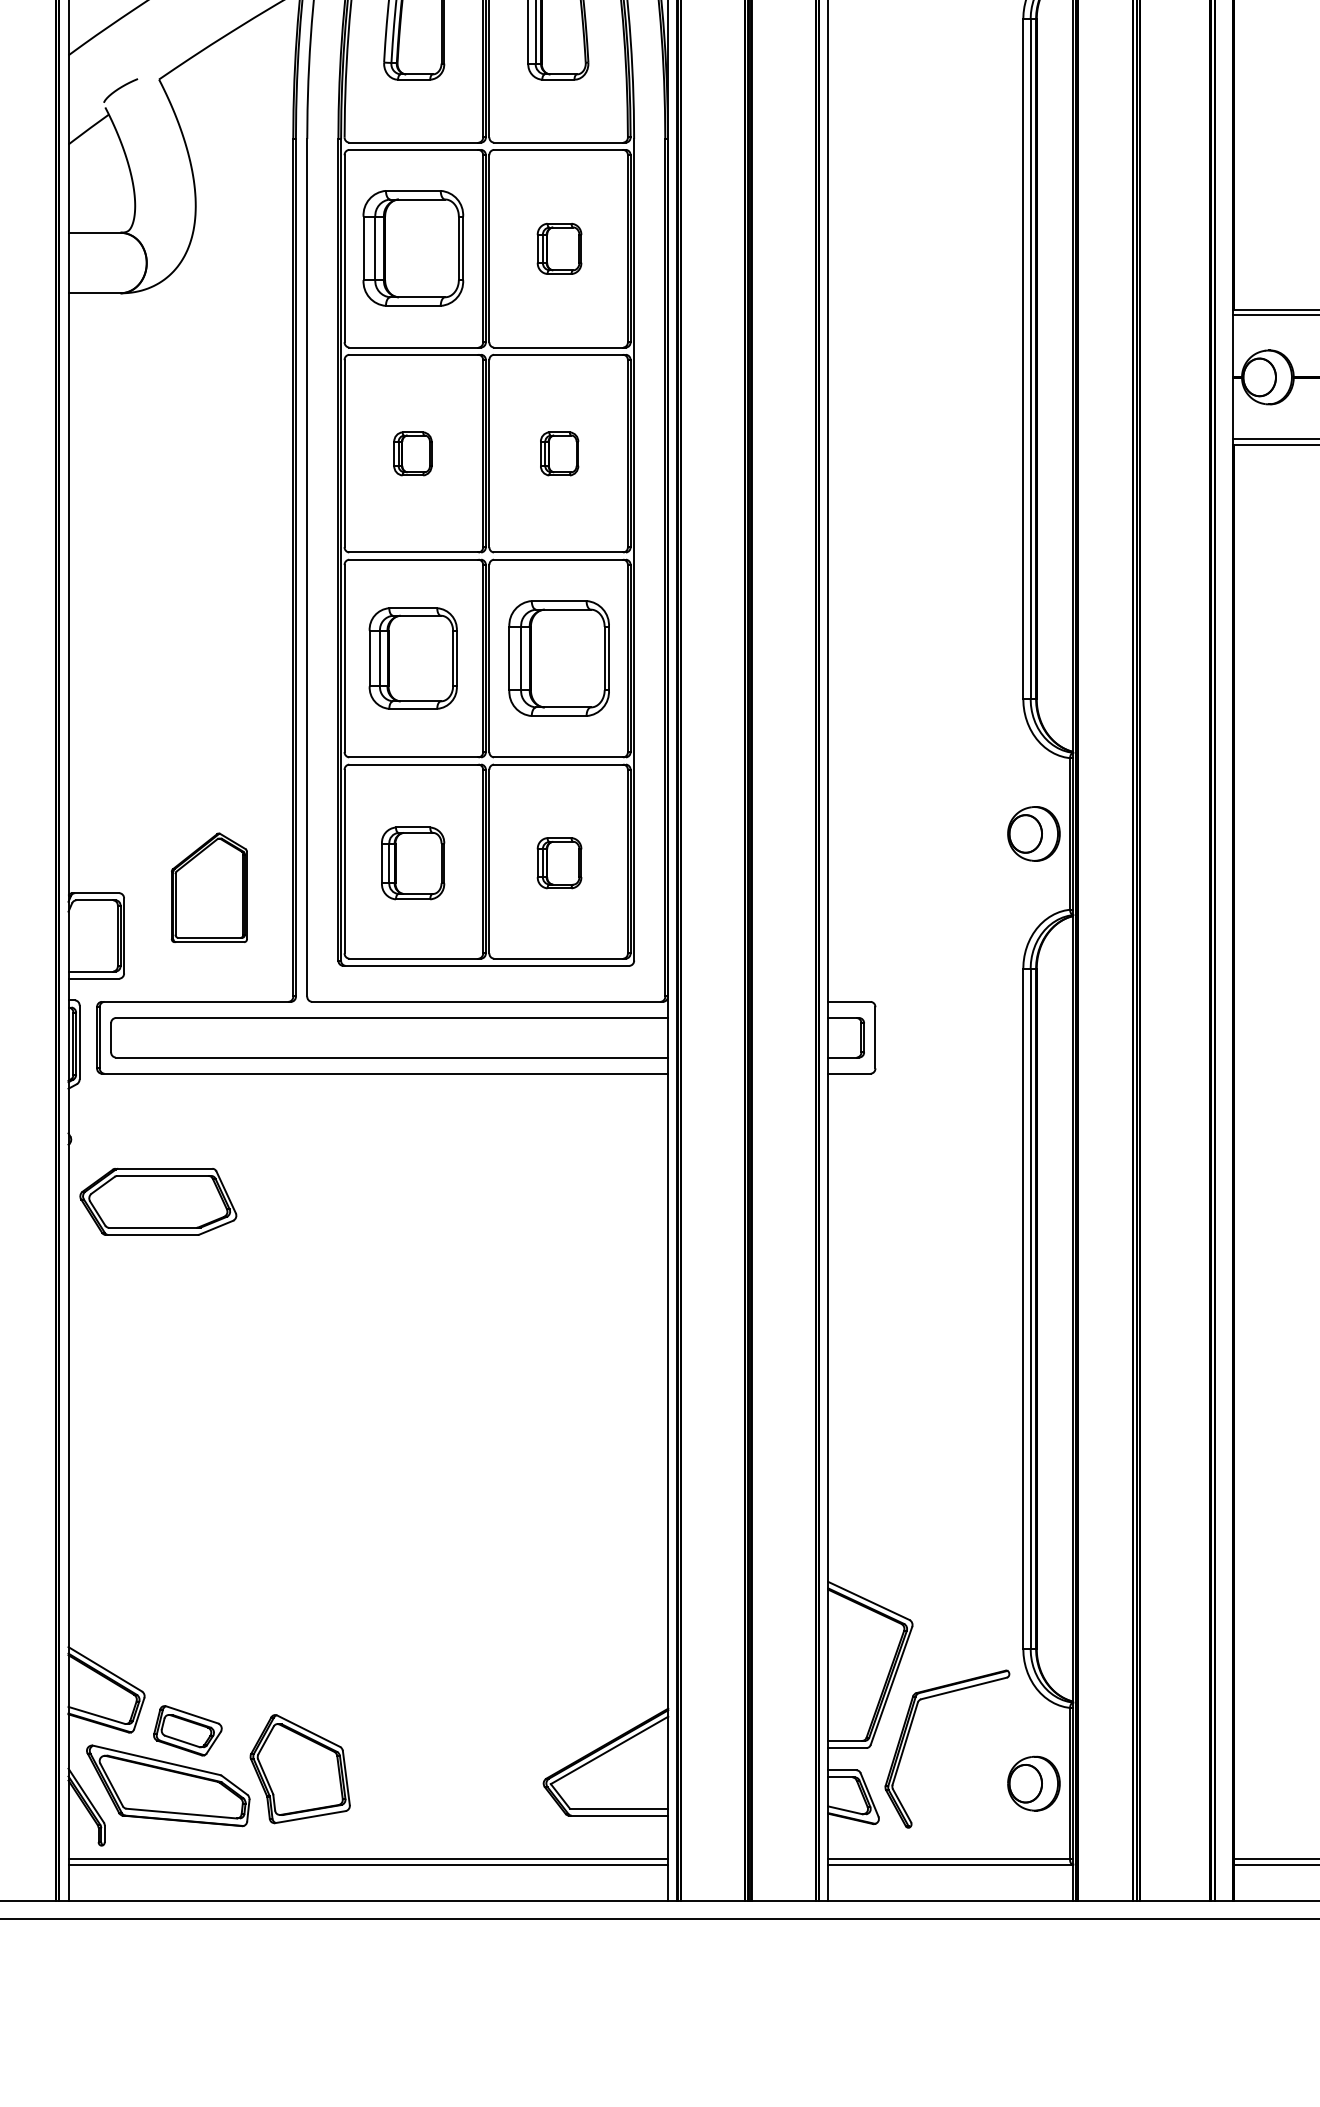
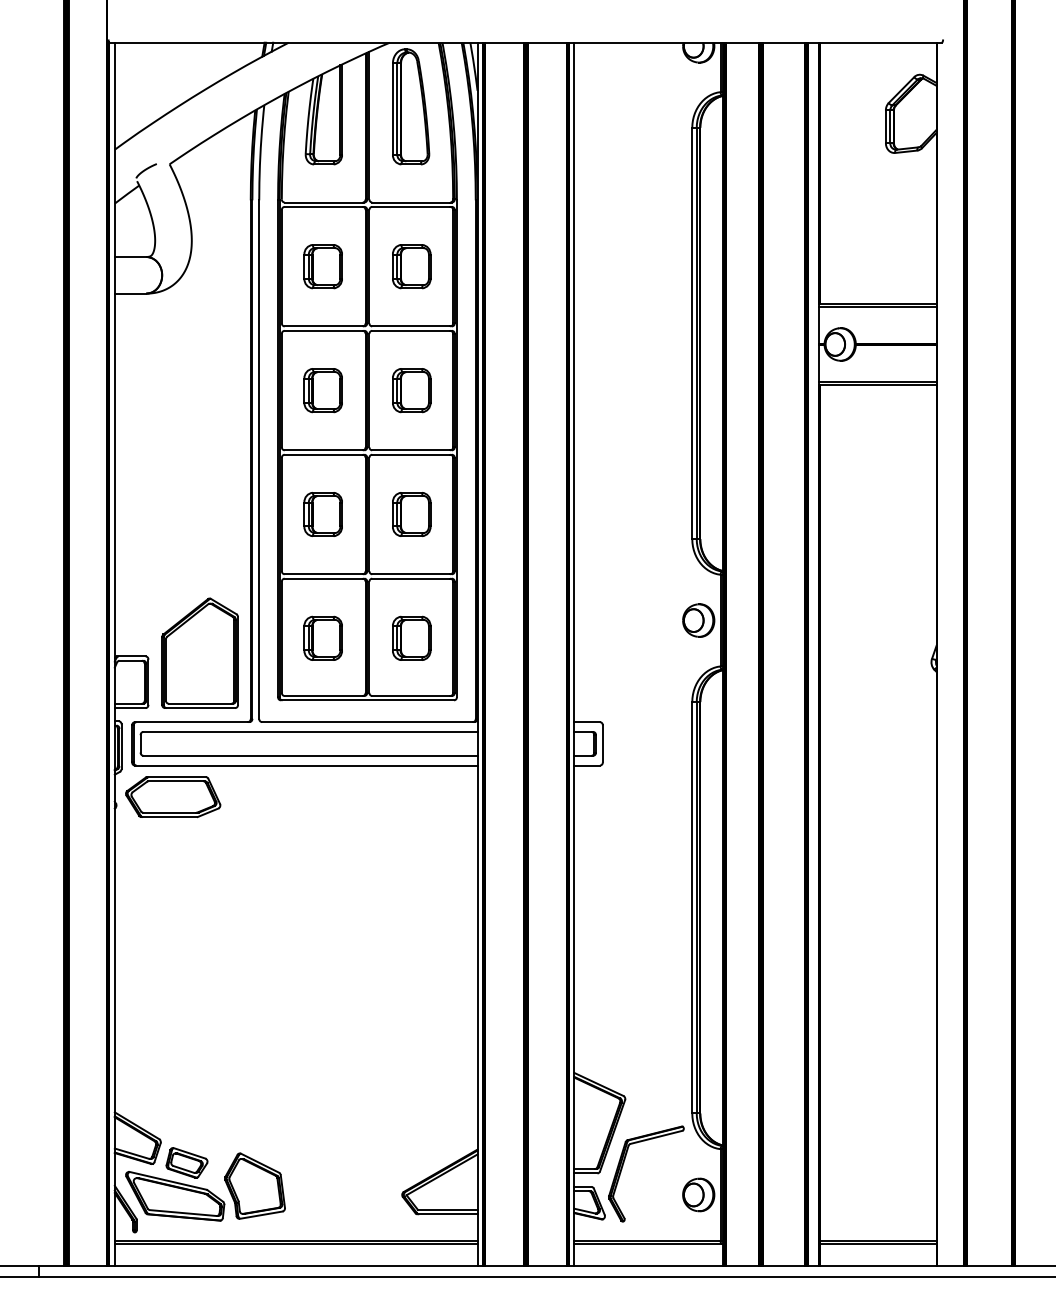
part: (411, 248) -> (322, 266), size x0.62
part: (559, 248) -> (411, 266), size x1.43
part: (411, 453) -> (322, 390), size x1.67
part: (559, 453) -> (411, 390), size x1.67
part: (411, 658) -> (322, 514), size x0.71
part: (559, 658) -> (411, 514), size x0.62
part: (559, 861) -> (411, 637), size x1.43
part: (208, 886) -> (199, 652), size x1.67
part: (158, 1202) -> (173, 797), moved

